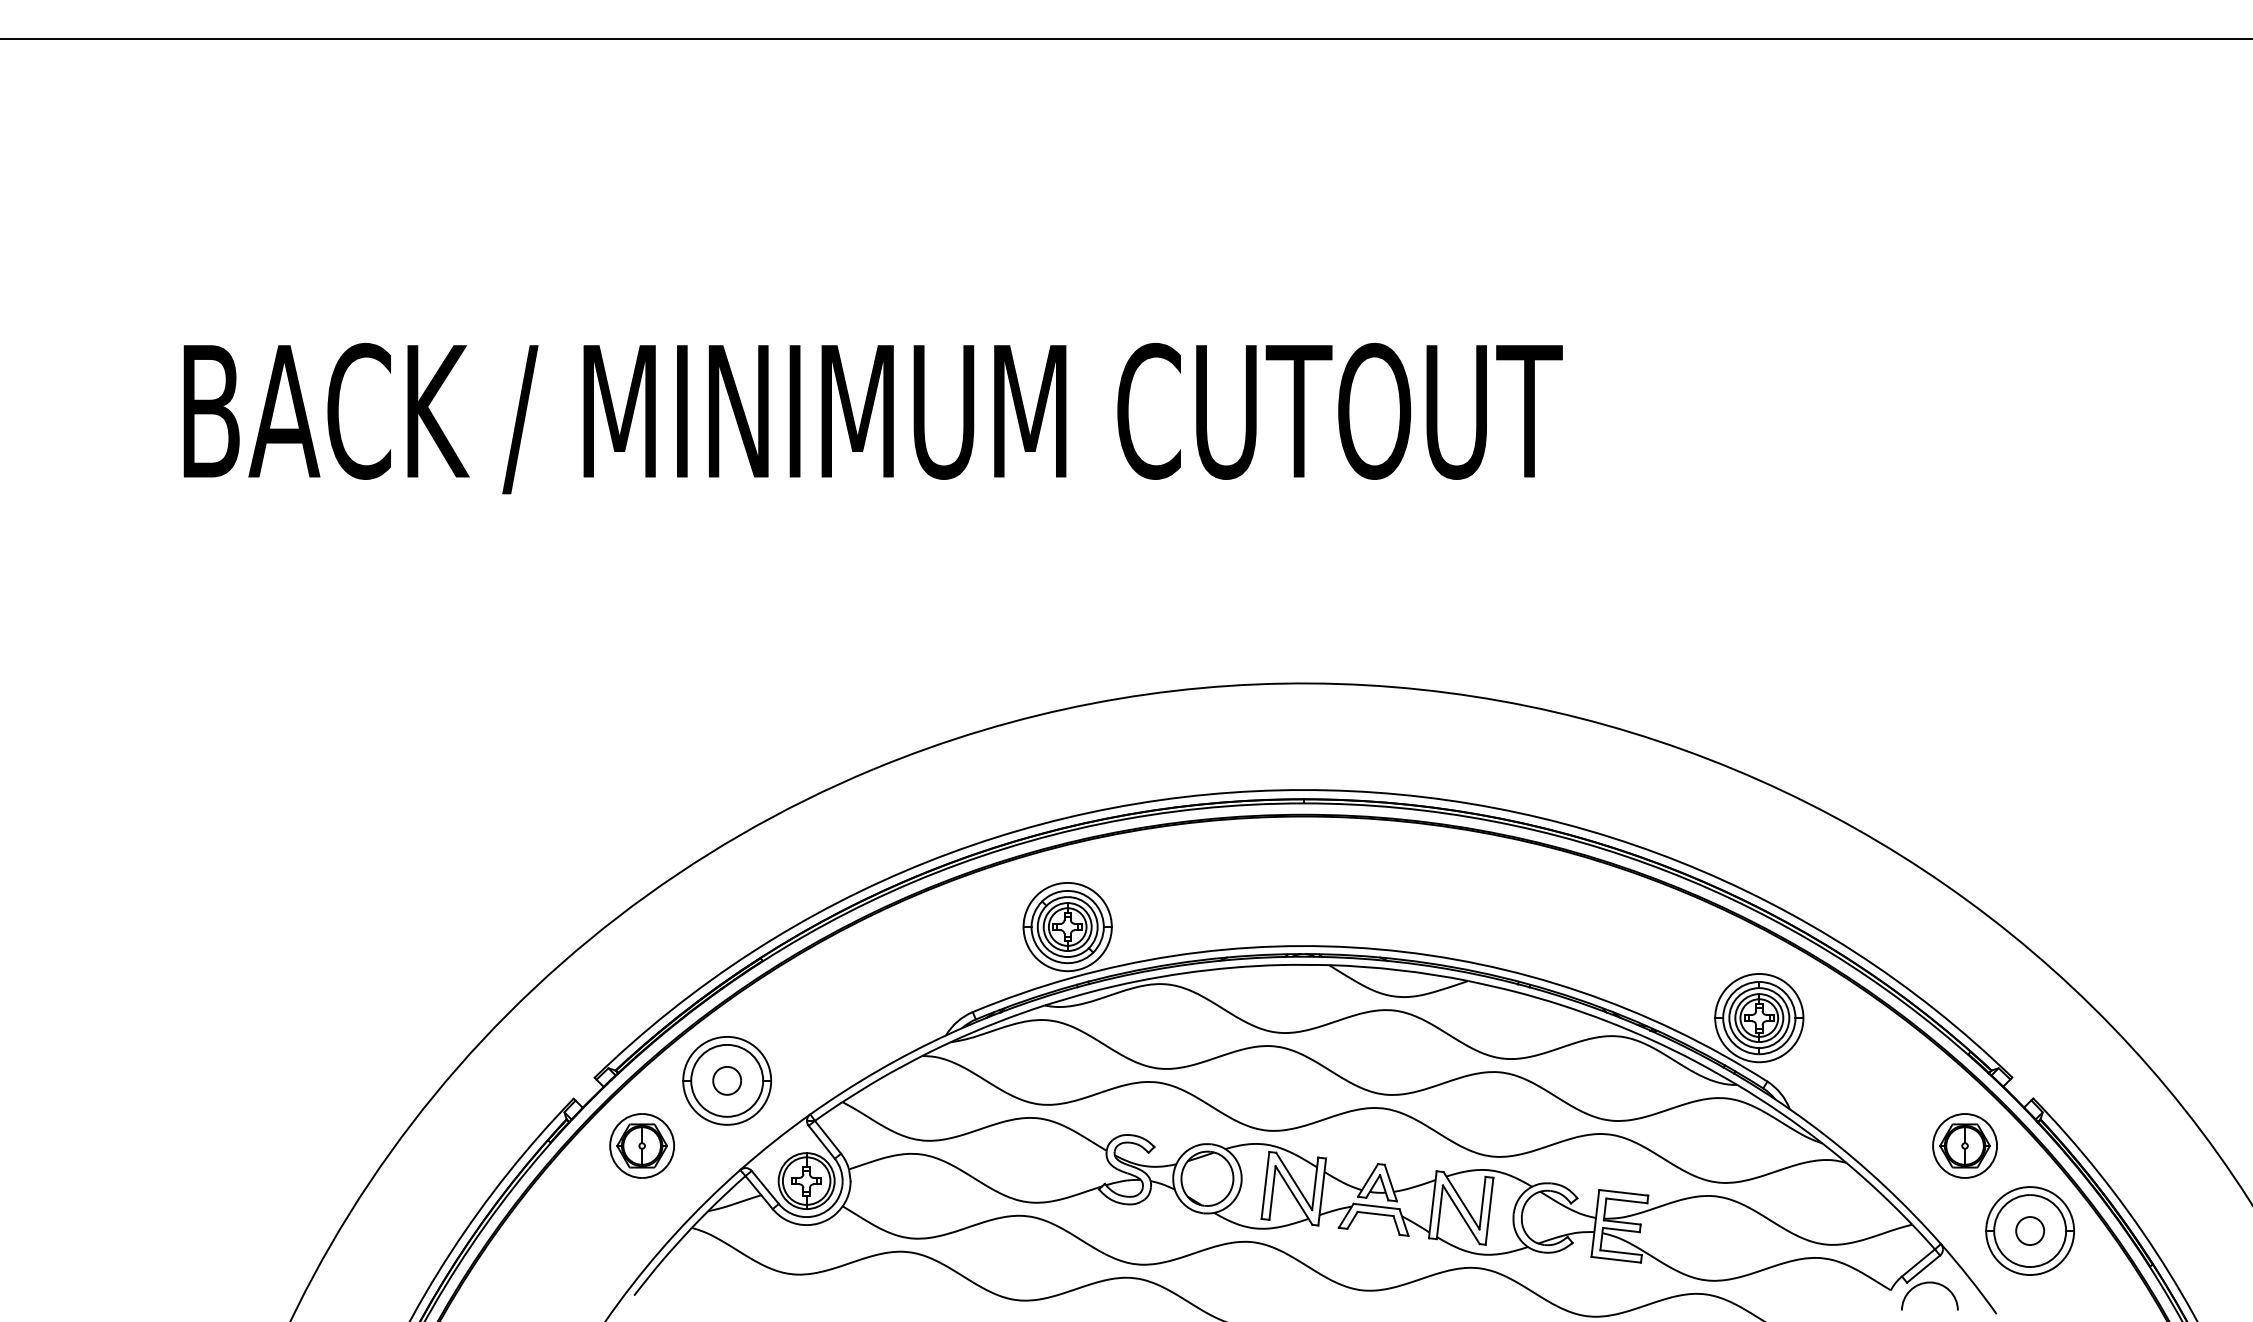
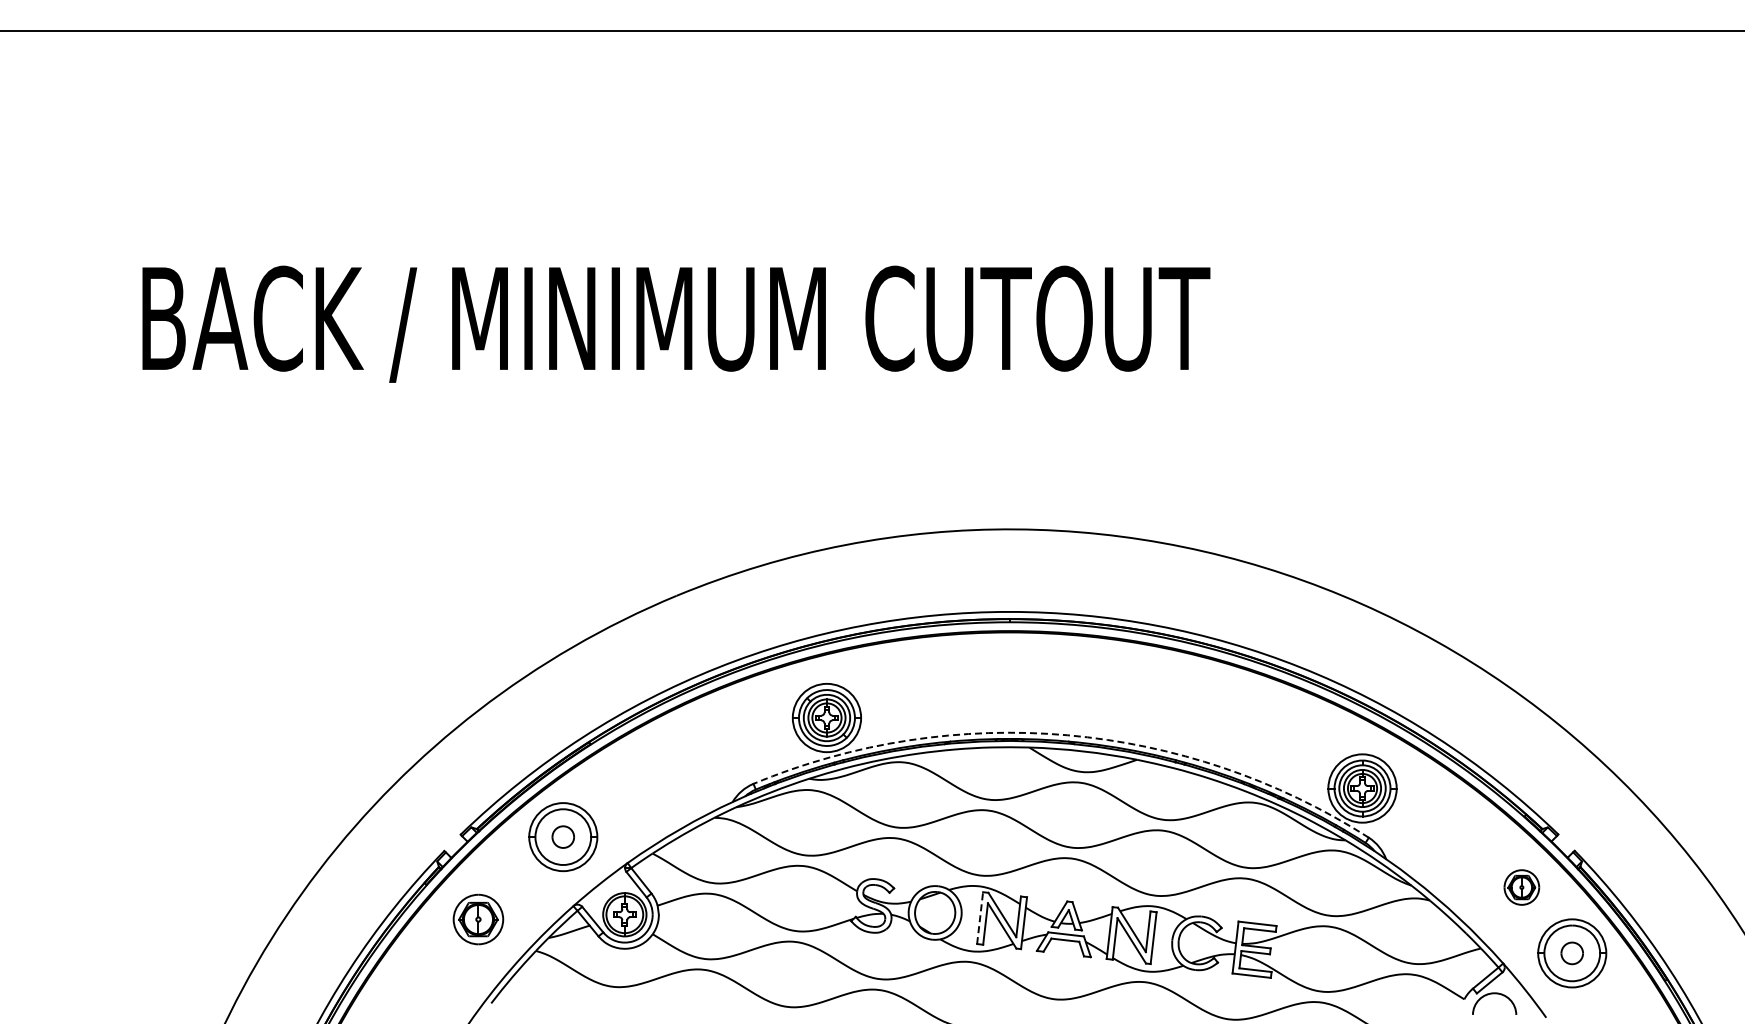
arc: (1378, 949) -> (1067, 735), solid -> dashed
part: (642, 1145) -> (478, 919), moved
part: (1964, 1145) -> (1521, 887), size x0.7
line: (1265, 1184) -> (980, 917), solid -> dashed

